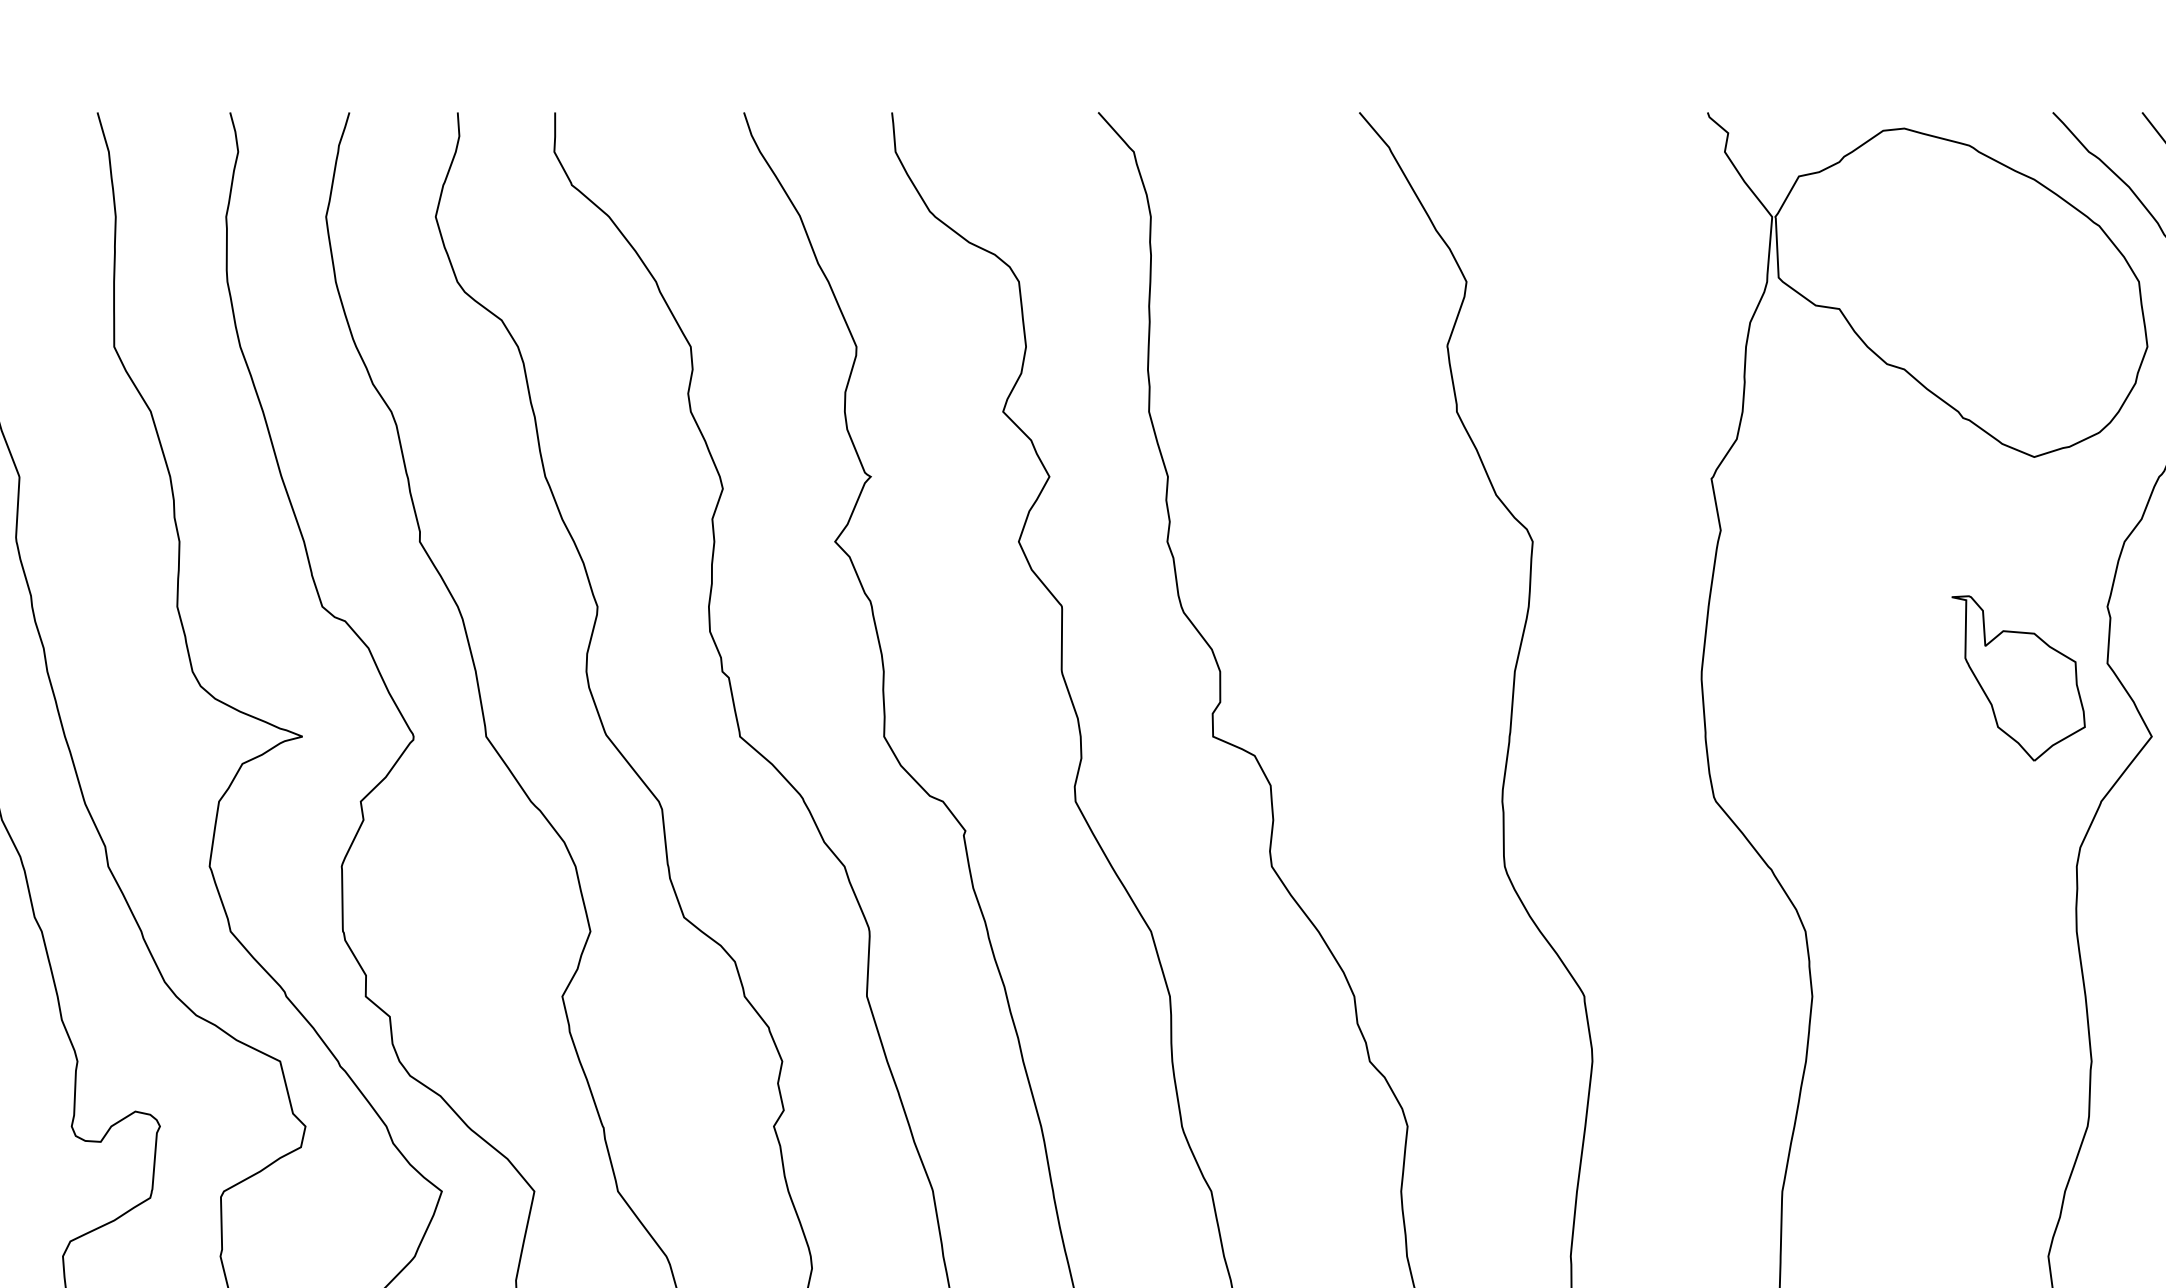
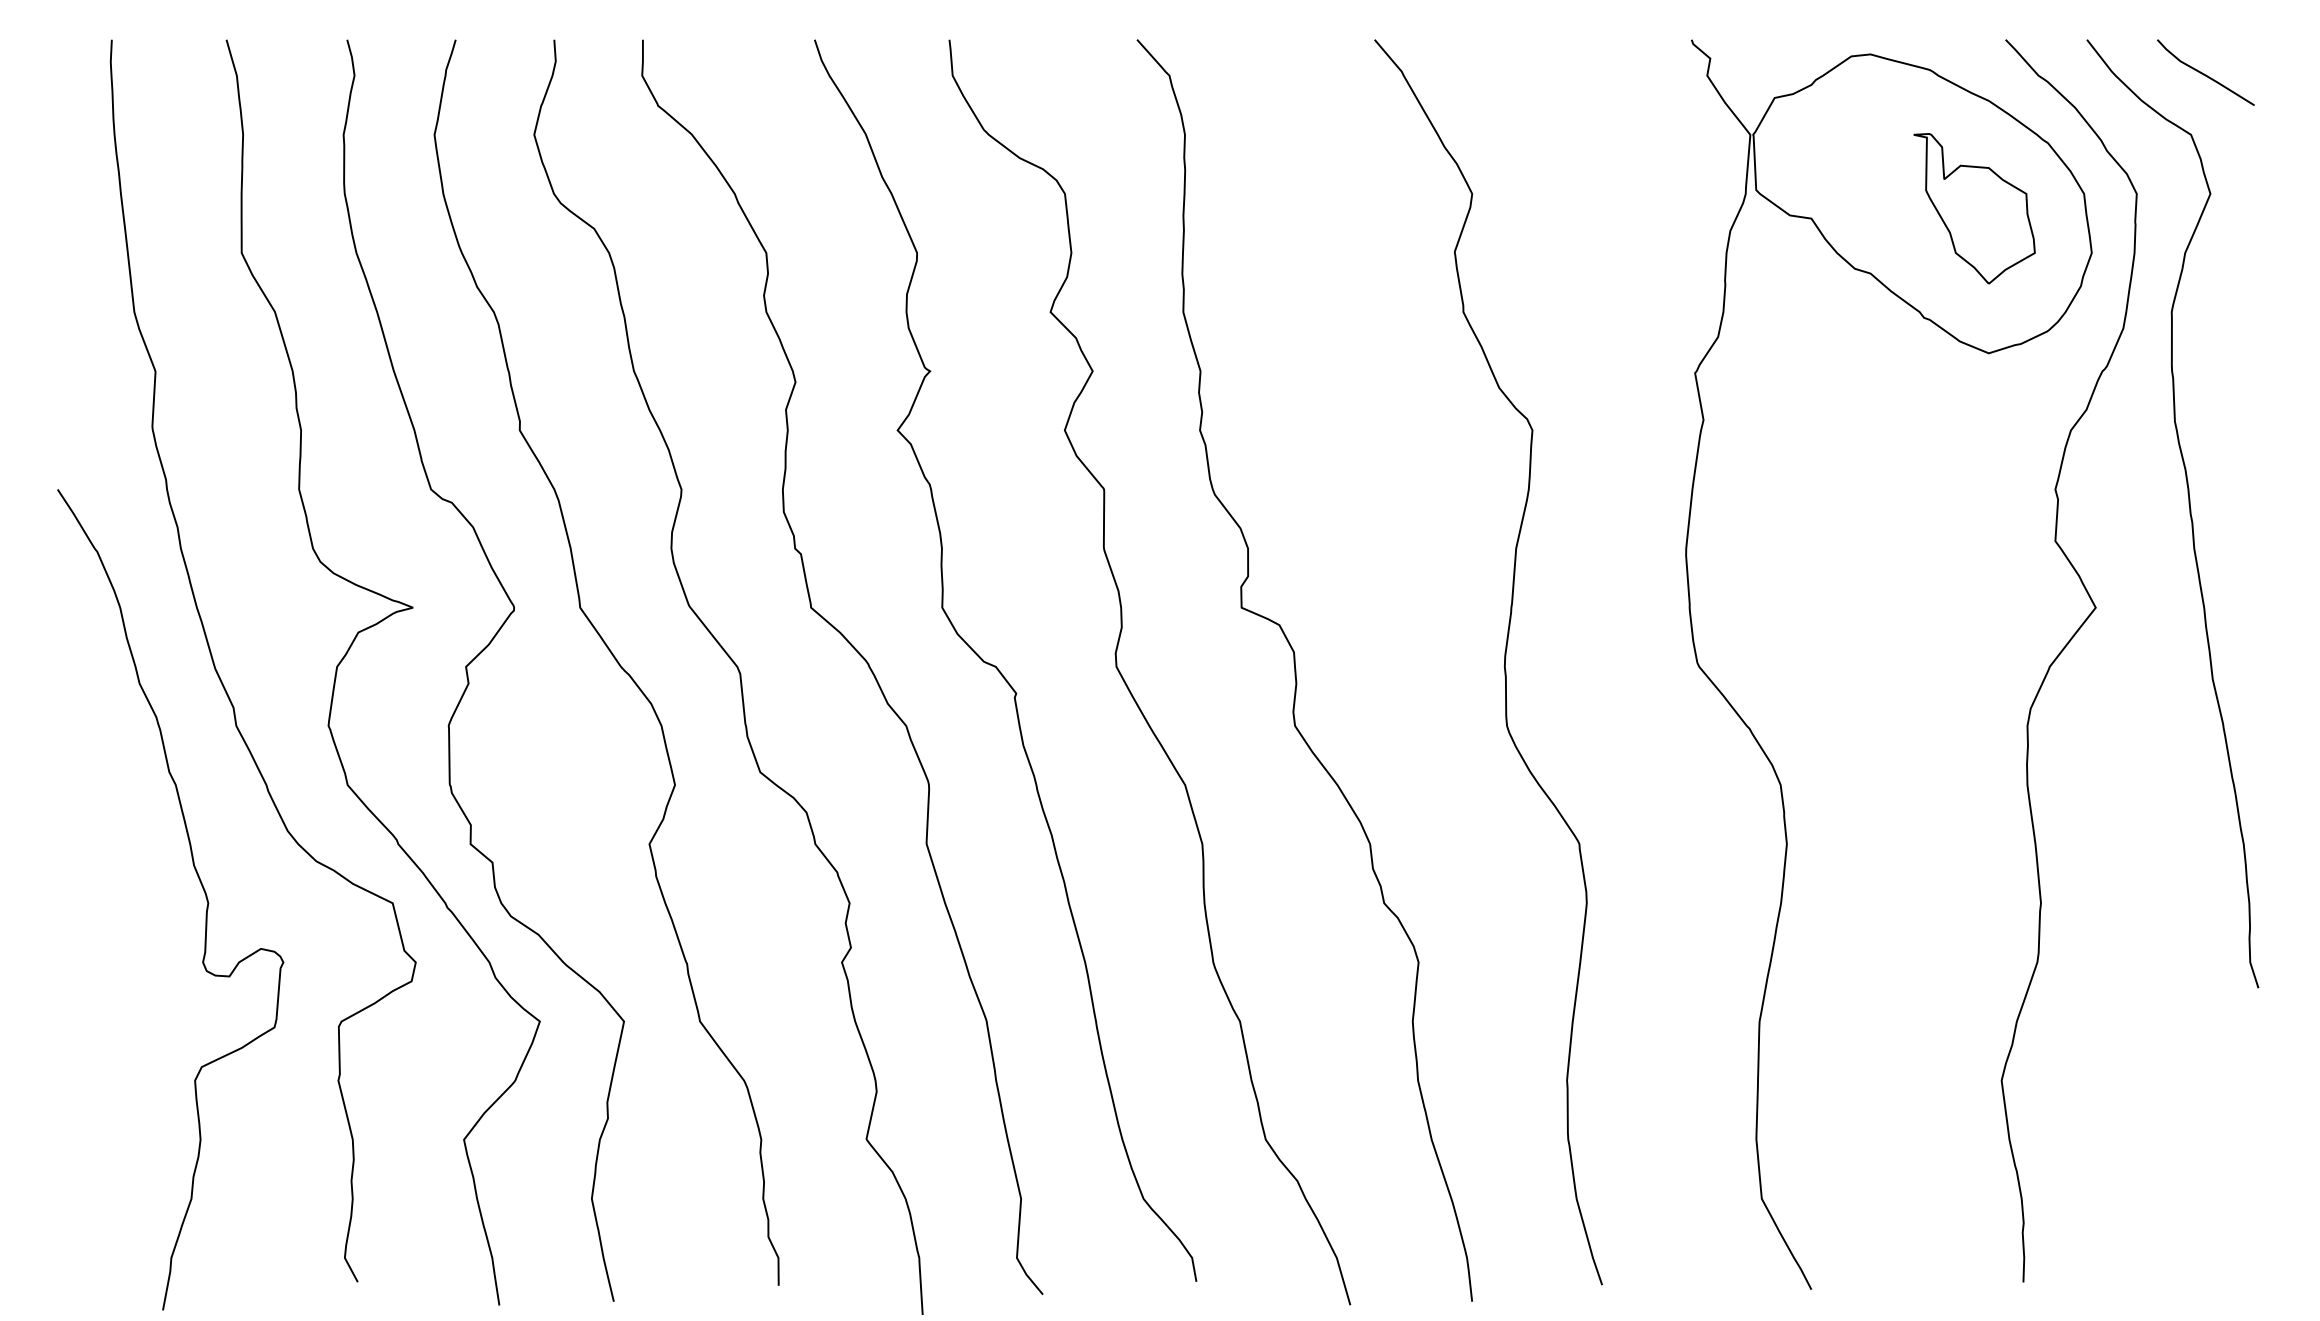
part: (2018, 678) -> (1974, 208), moved

